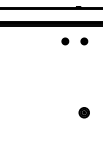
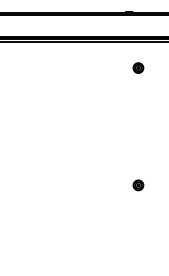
part: (65, 41) -> (107, 68), removed
part: (84, 112) -> (138, 184), size x0.62

